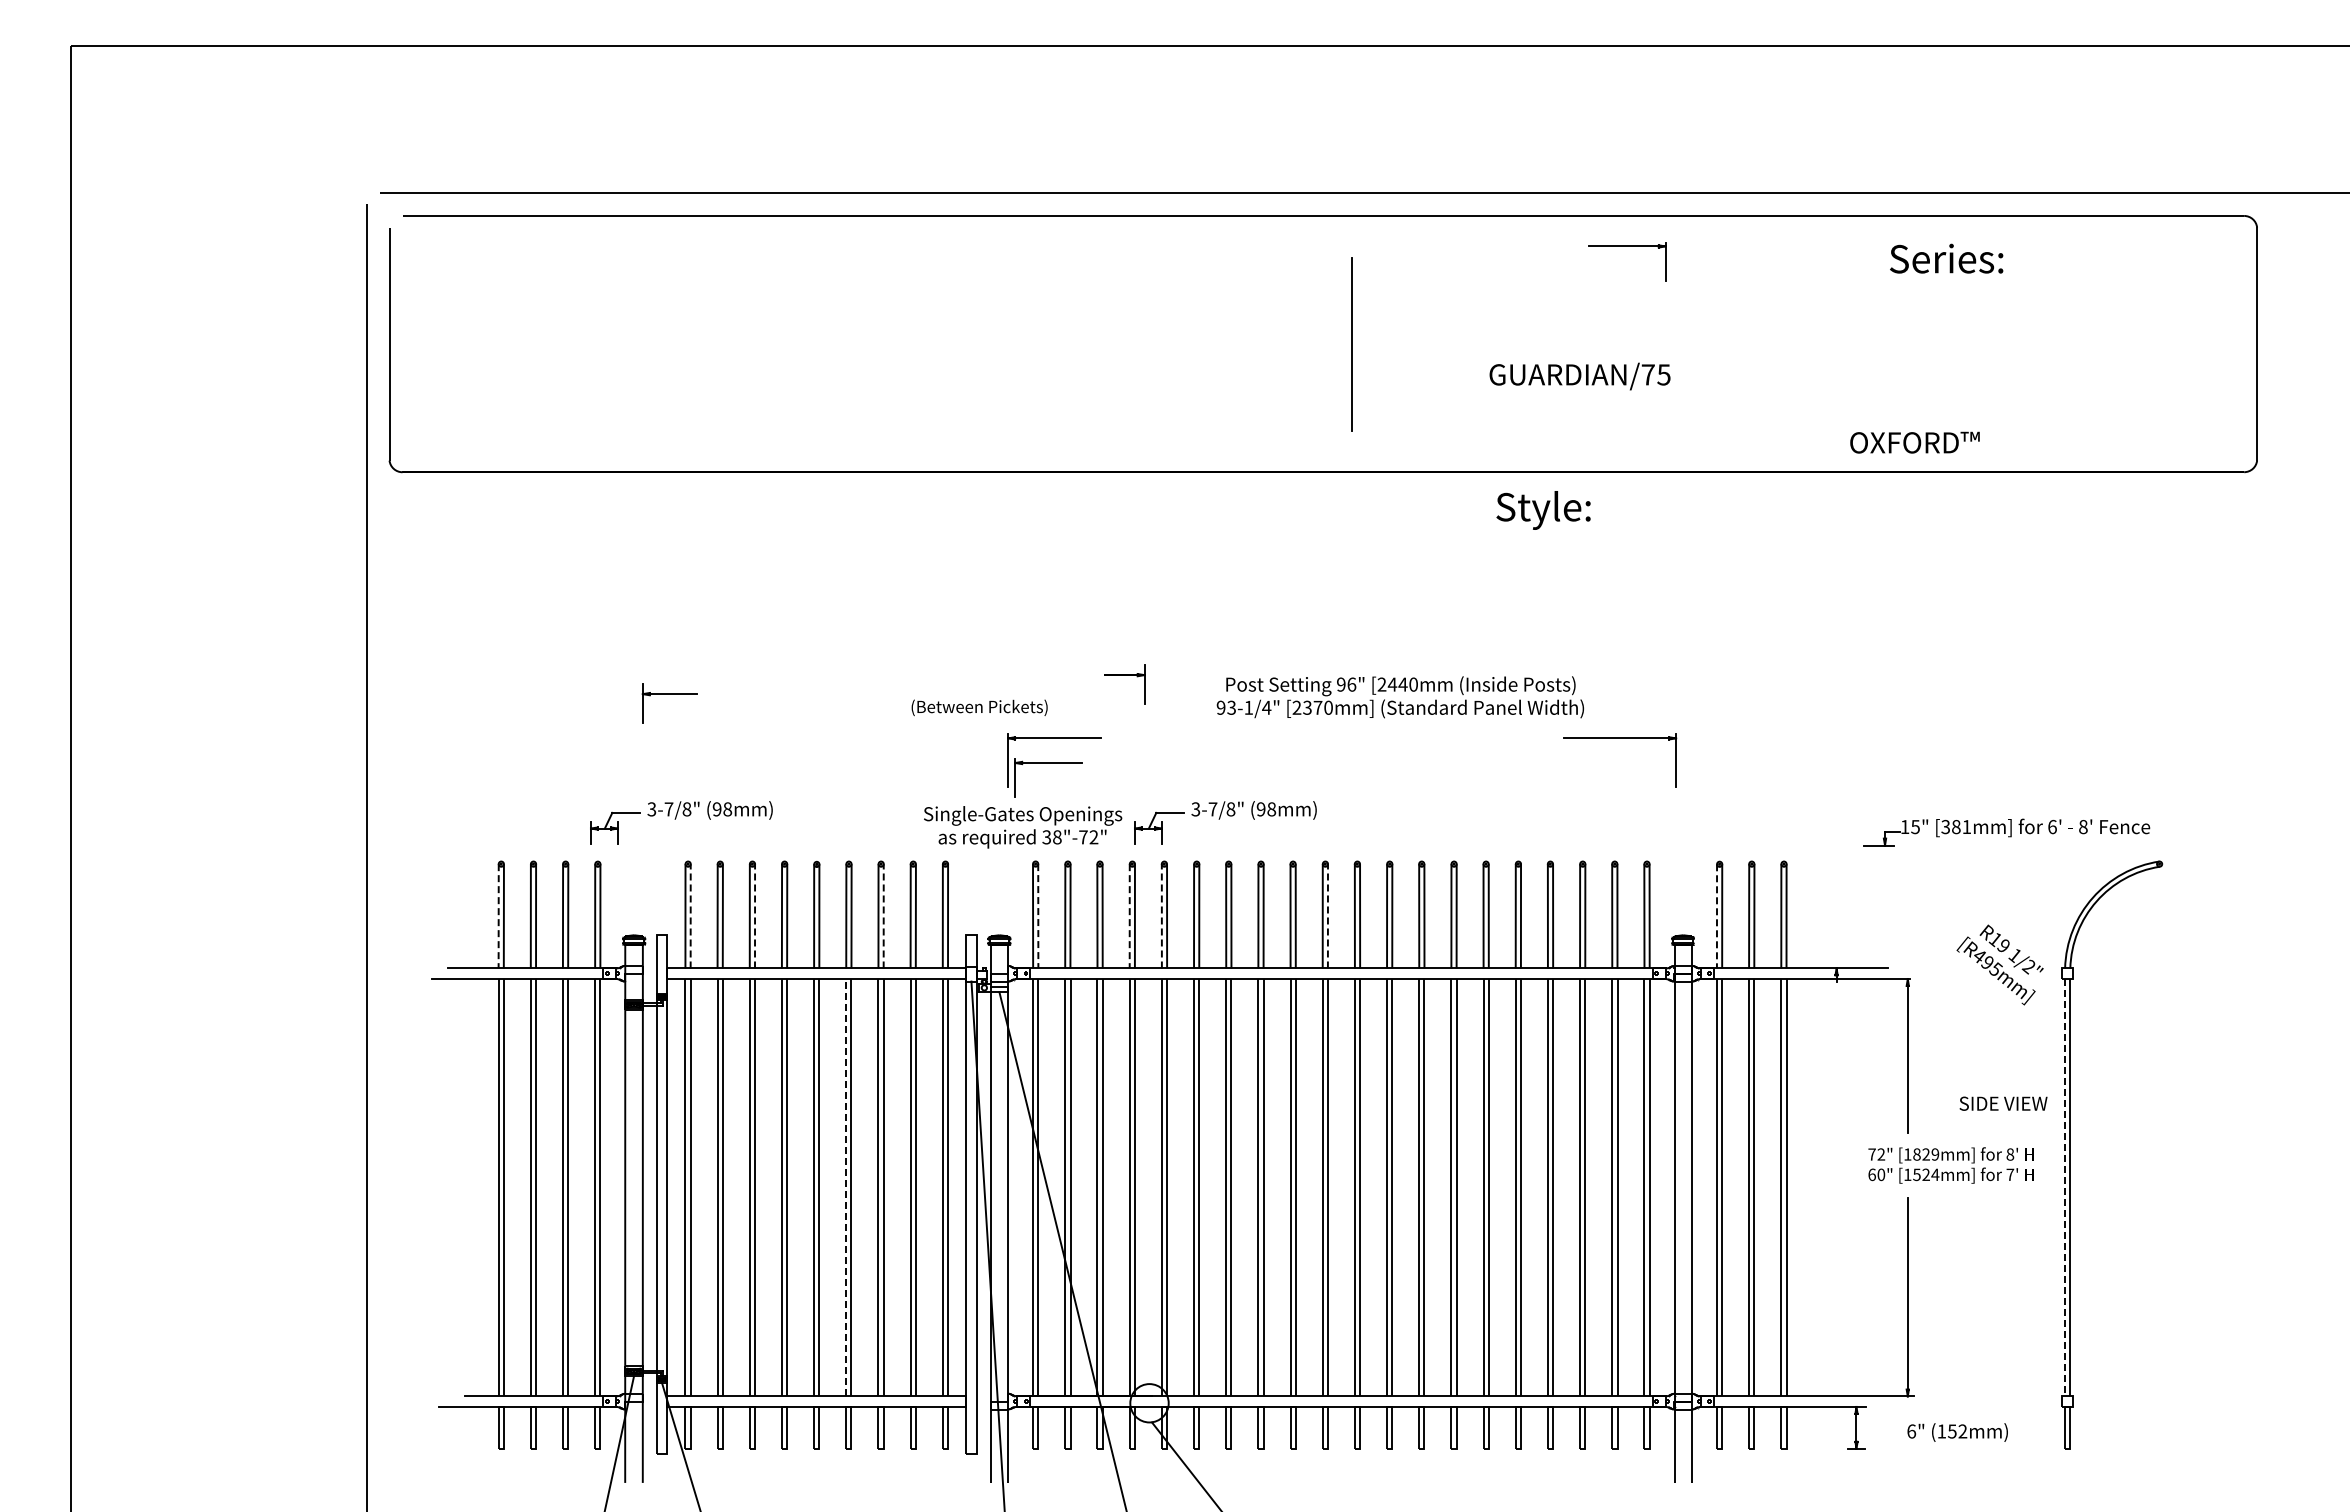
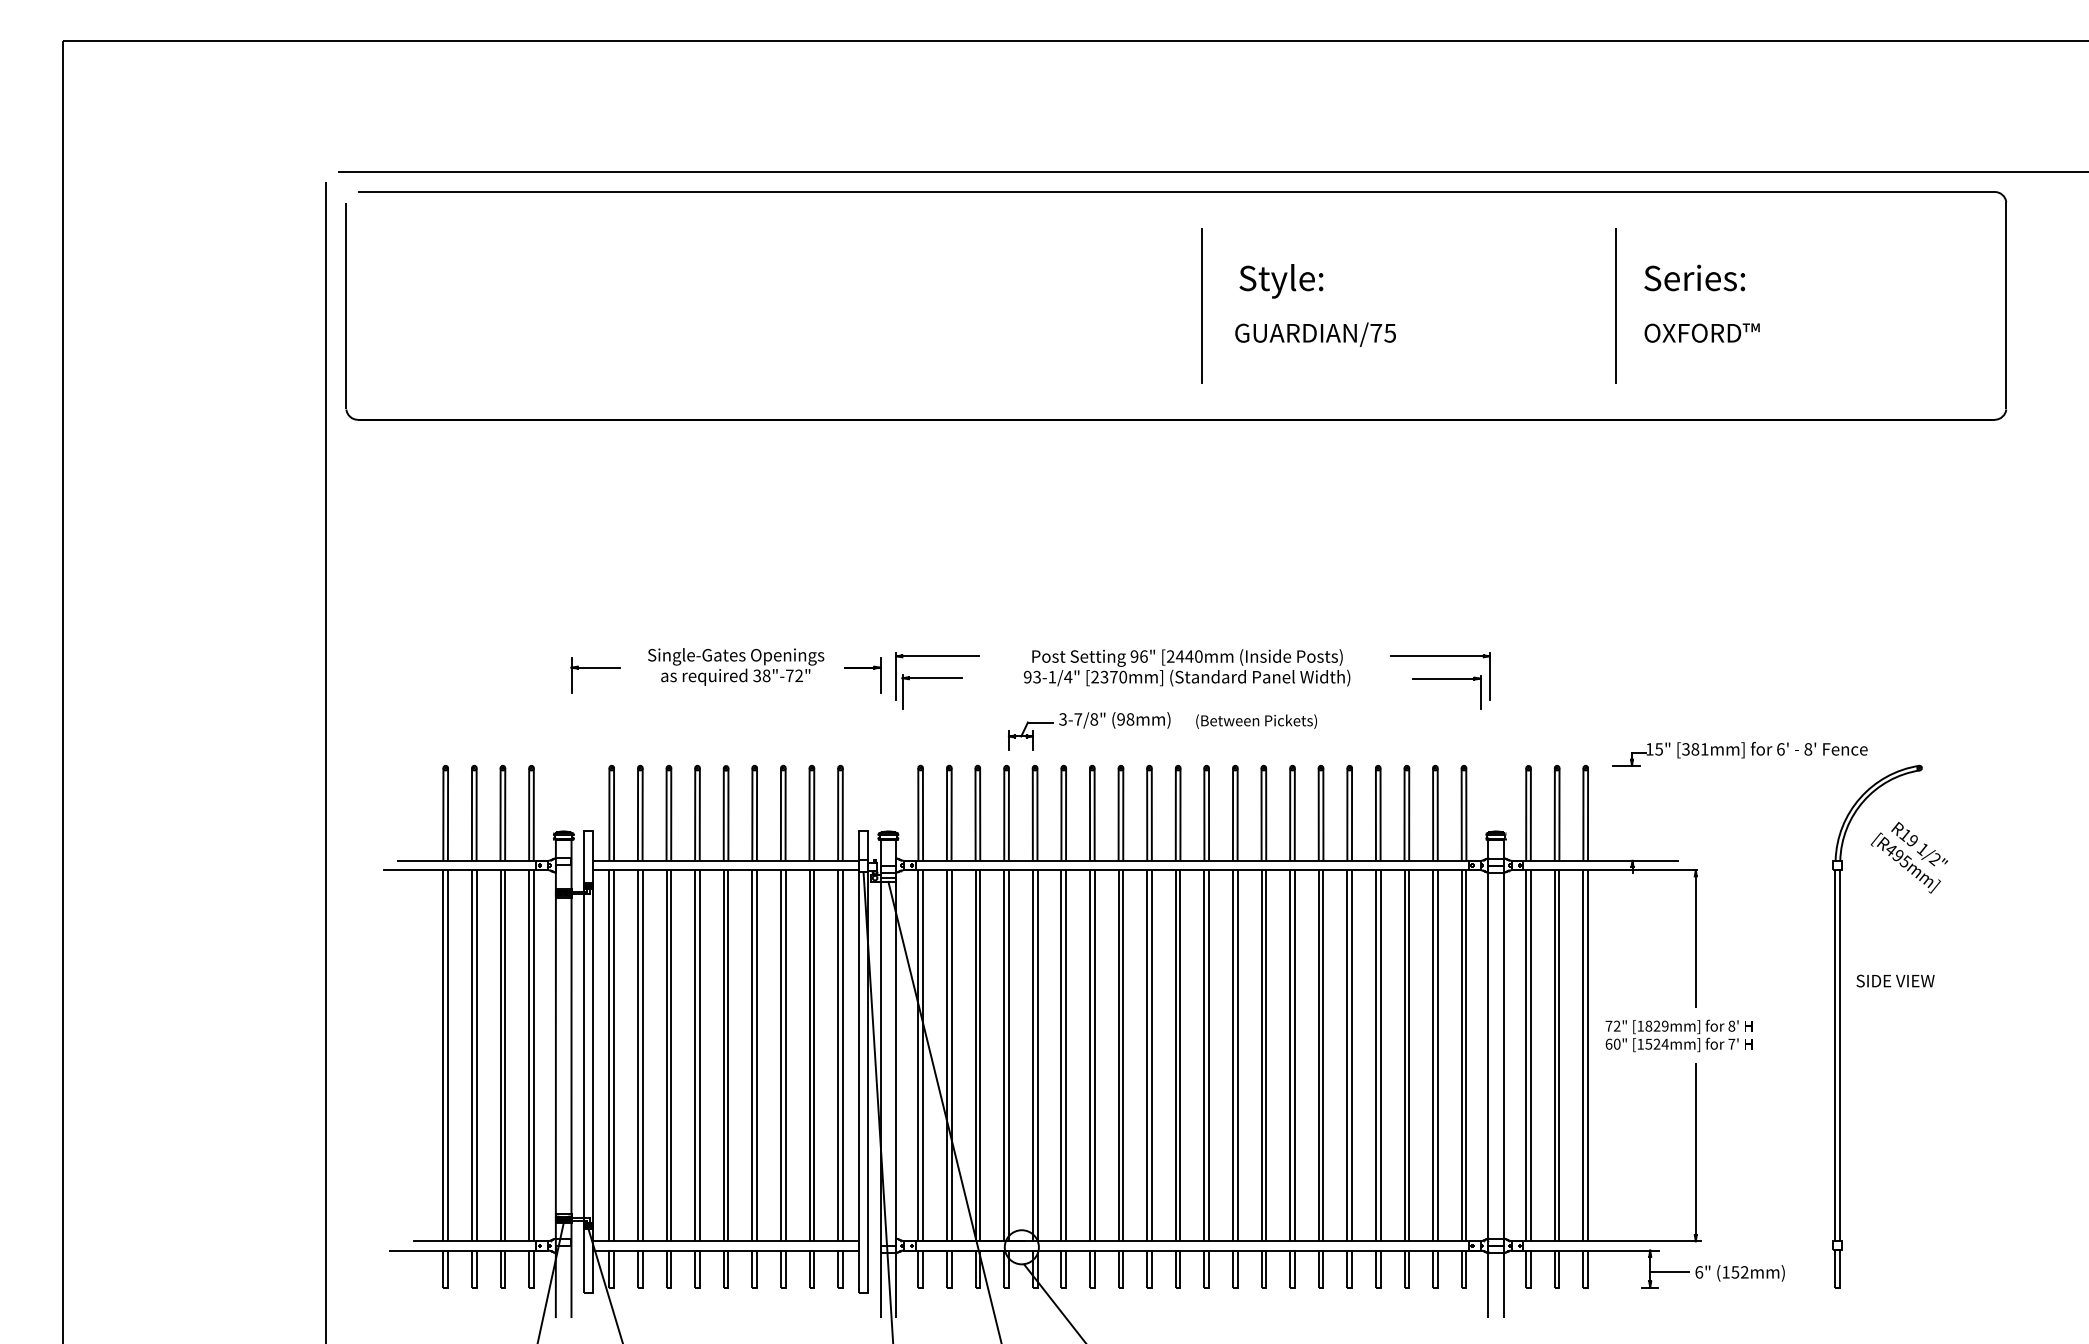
part: (1627, 246) -> (1446, 678), moved
text: (1946, 258) -> (1694, 277), moved
line: (1817, 343) -> (1615, 305), added
text: (1579, 376) -> (1315, 334), moved
text: (1914, 442) -> (1701, 332), moved
text: (1543, 510) -> (1281, 281), moved
part: (1124, 675) -> (862, 668), moved
part: (669, 694) -> (595, 668), moved
text: (1399, 697) -> (1186, 668), moved
text: (979, 707) -> (1256, 721), moved
part: (676, 818) -> (601, 727), removed
text: (1023, 827) -> (736, 667), moved
part: (2006, 832) -> (1739, 754), moved
line: (690, 915) -> (613, 813), dashed -> solid
line: (755, 915) -> (671, 813), dashed -> solid
line: (883, 915) -> (785, 813), dashed -> solid
line: (1161, 915) -> (1032, 813), dashed -> solid
line: (1327, 915) -> (1180, 813), dashed -> solid
line: (498, 916) -> (443, 814), dashed -> solid
line: (1038, 916) -> (923, 814), dashed -> solid
line: (1129, 916) -> (1004, 814), dashed -> solid
line: (1716, 916) -> (1525, 814), dashed -> solid
text: (1999, 964) -> (1908, 857), moved
text: (2003, 1103) -> (1895, 980), moved
text: (1950, 1165) -> (1678, 1035), moved
line: (846, 1187) -> (752, 1055), dashed -> solid
line: (2064, 1187) -> (1835, 1055), dashed -> solid
line: (1878, 1430) -> (1669, 1271), added

